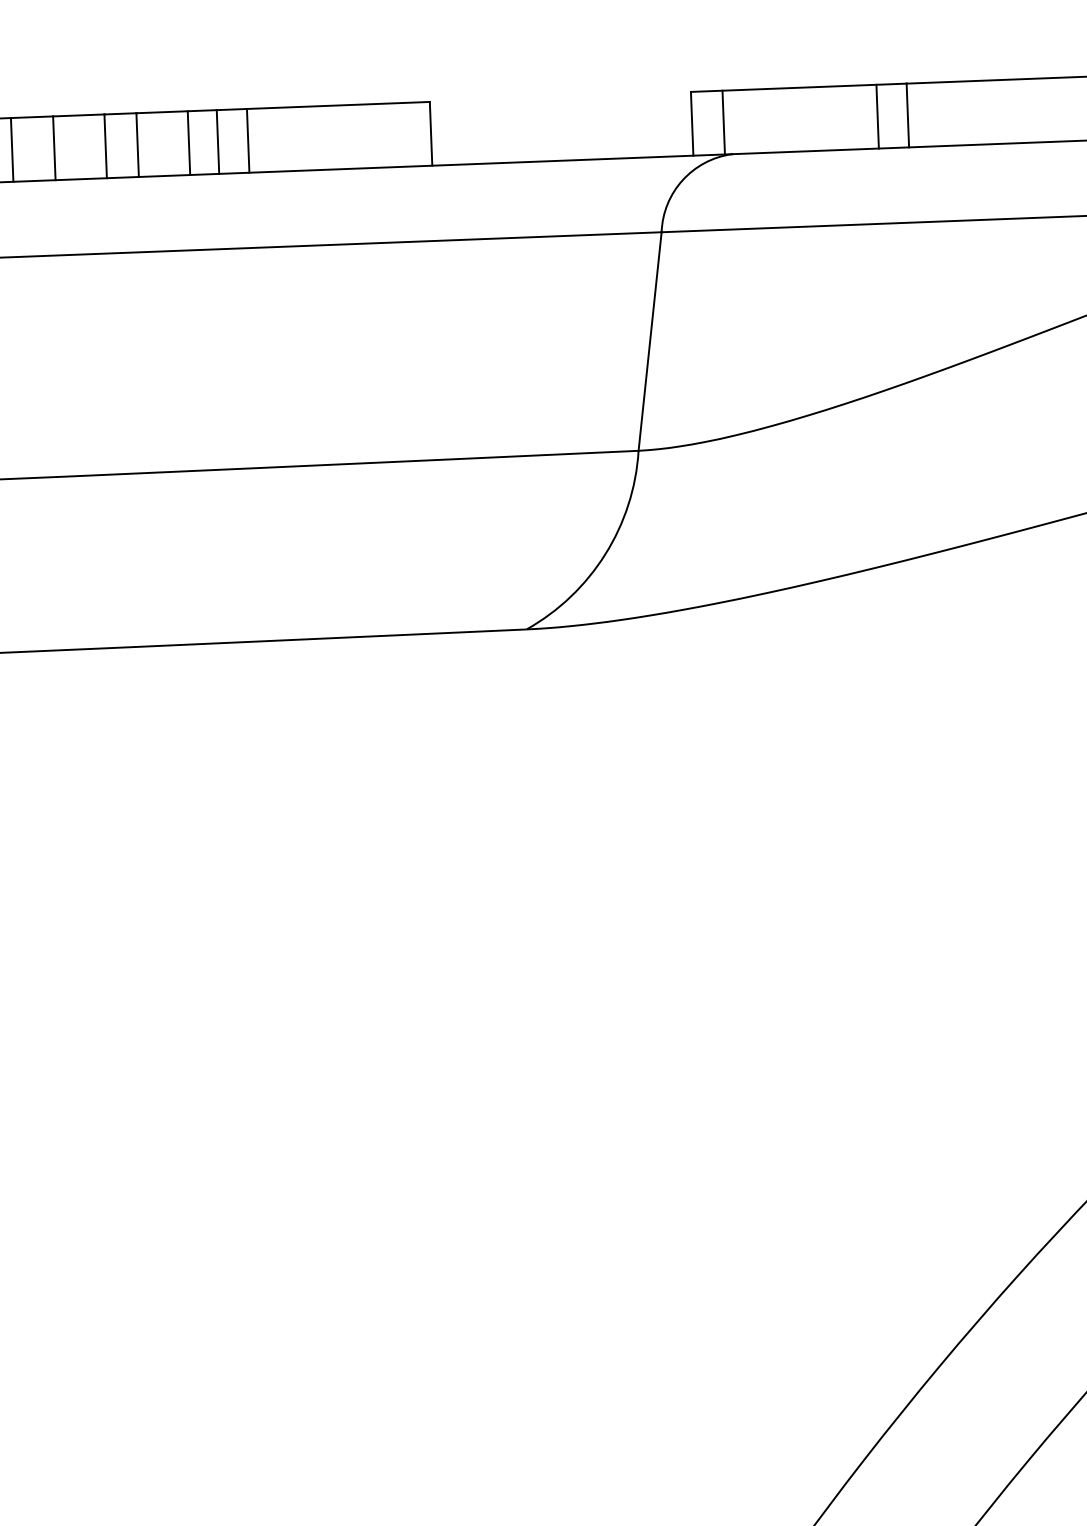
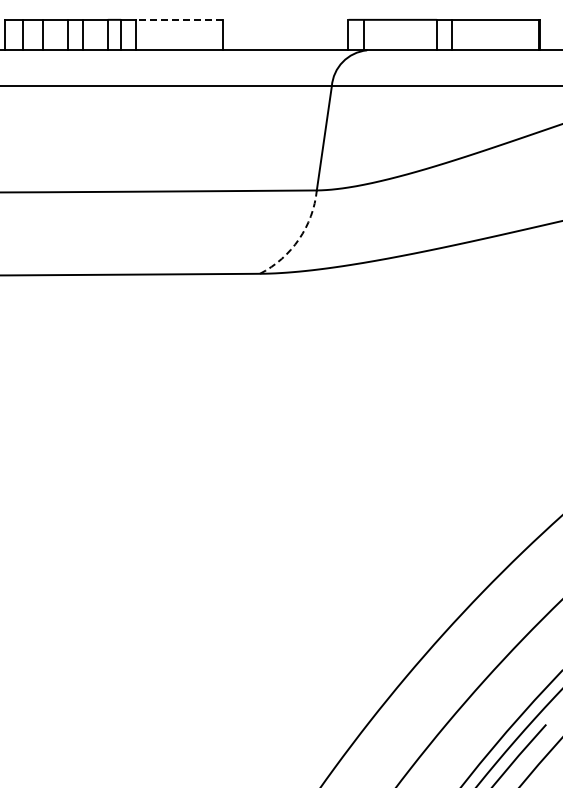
line: (338, 104) -> (179, 19), solid -> dashed
arc: (606, 554) -> (299, 239), solid -> dashed

